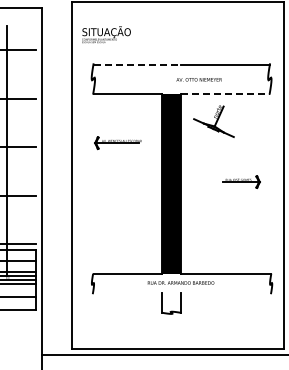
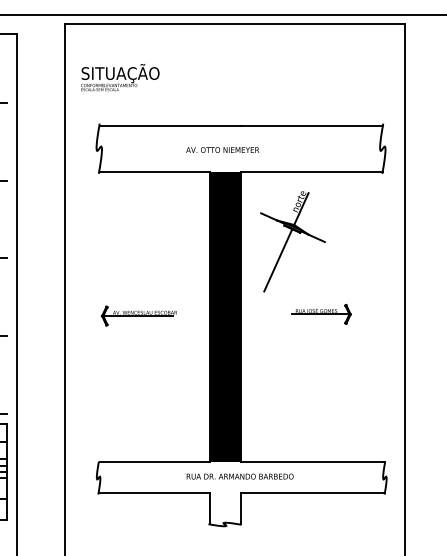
line: (138, 64) -> (171, 125), dashed -> solid
text: (198, 79) -> (221, 149), moved
line: (226, 93) -> (313, 172), dashed -> solid
part: (117, 143) -> (138, 316), moved
line: (204, 148) -> (277, 260), added
part: (241, 181) -> (321, 313), moved
line: (127, 293) -> (154, 493), added
line: (226, 293) -> (313, 493), added

